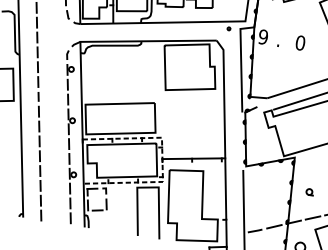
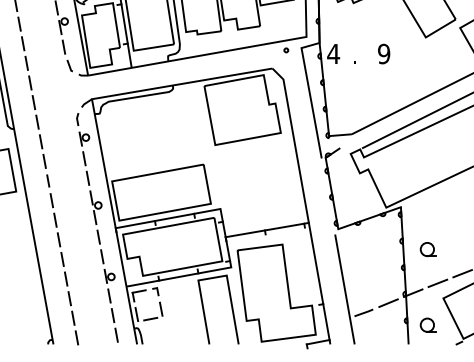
text: (263, 36) -> (333, 53), 9 -> 4
text: (300, 43) -> (384, 54), 0 -> 9
line: (162, 159) -> (225, 238), dashed -> solid
part: (309, 191) -> (427, 249), size x1.67

